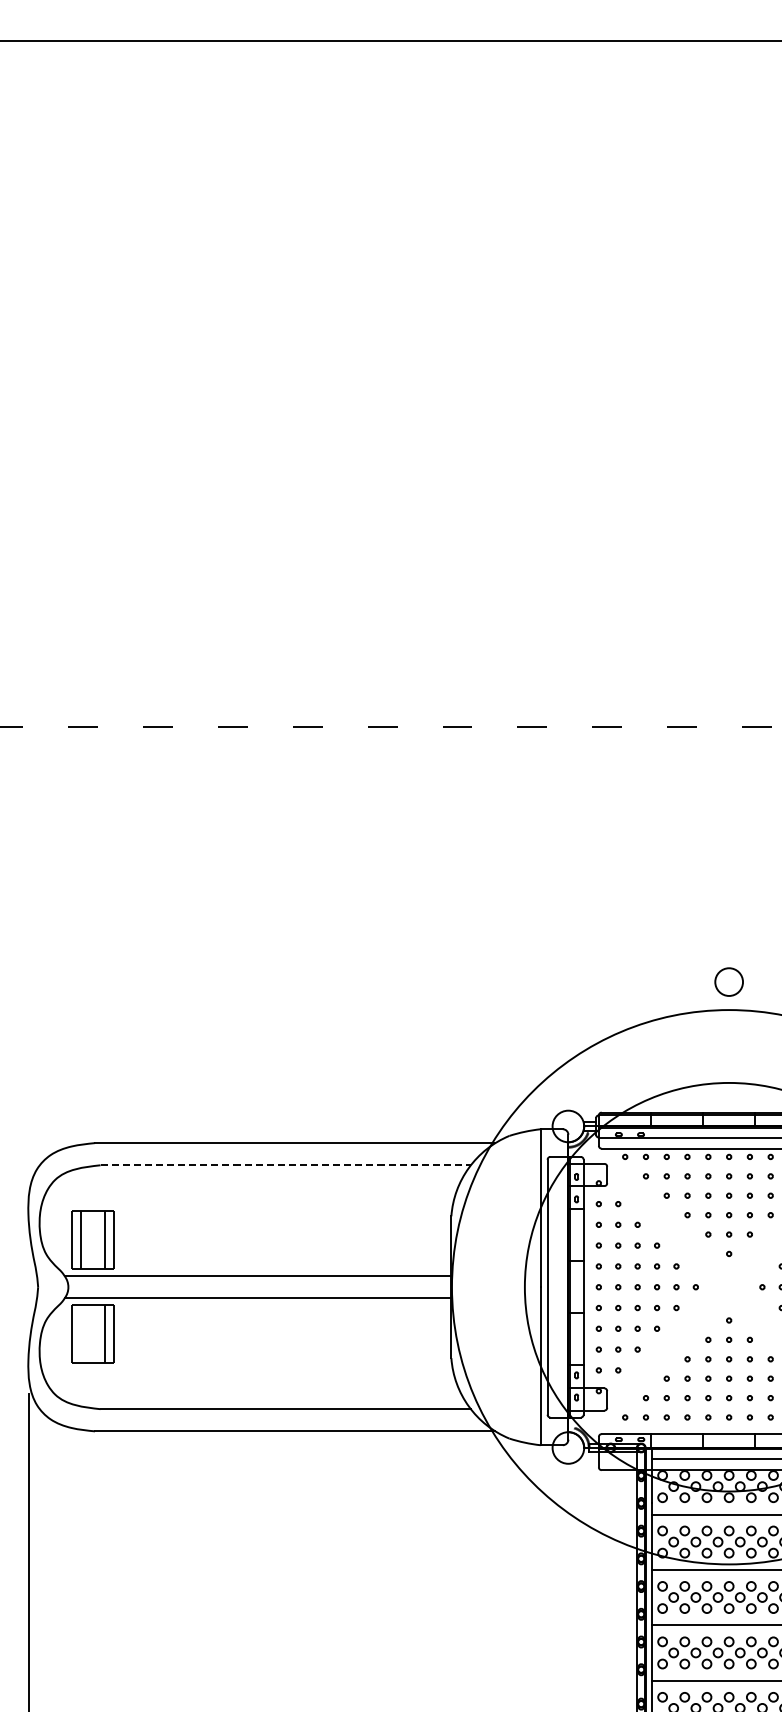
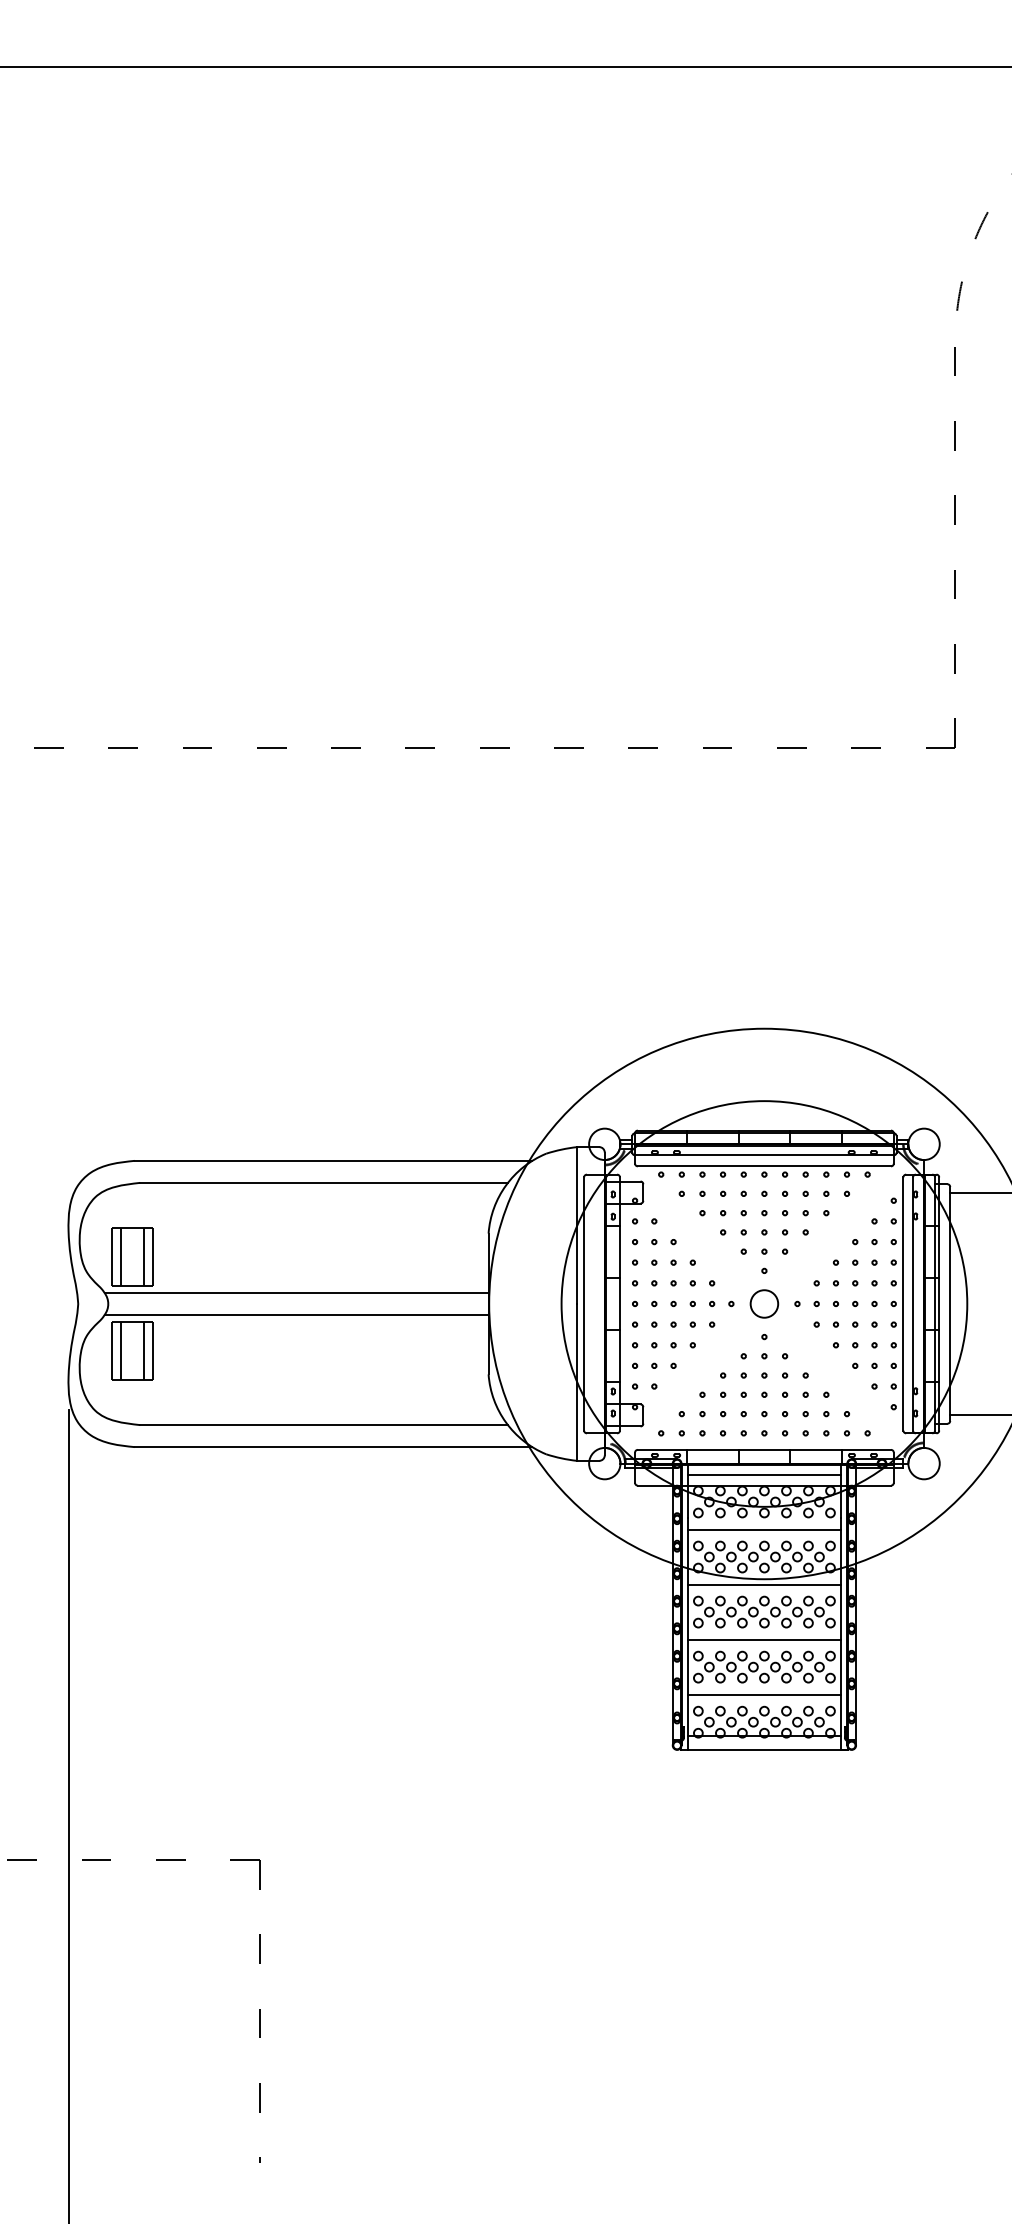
circle: (729, 981) -> (764, 1303), moved
line: (286, 1164) -> (324, 1182), dashed -> solid
line: (81, 1334) -> (121, 1350), added

